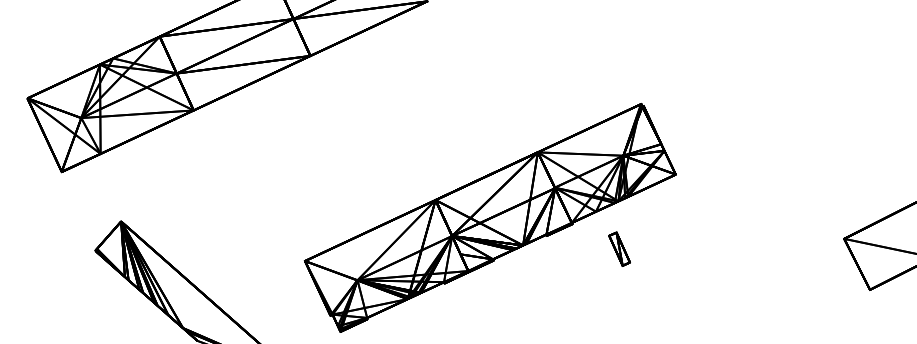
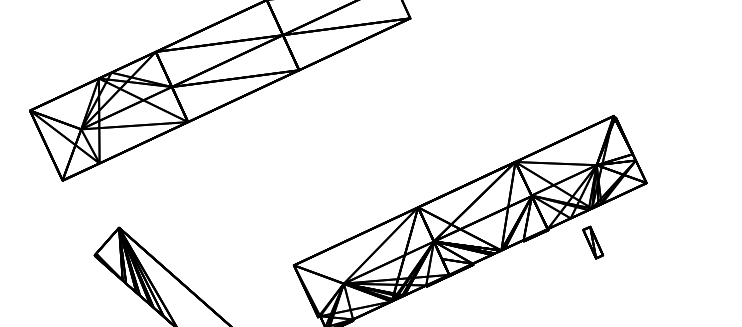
part: (619, 248) -> (593, 242), moved

